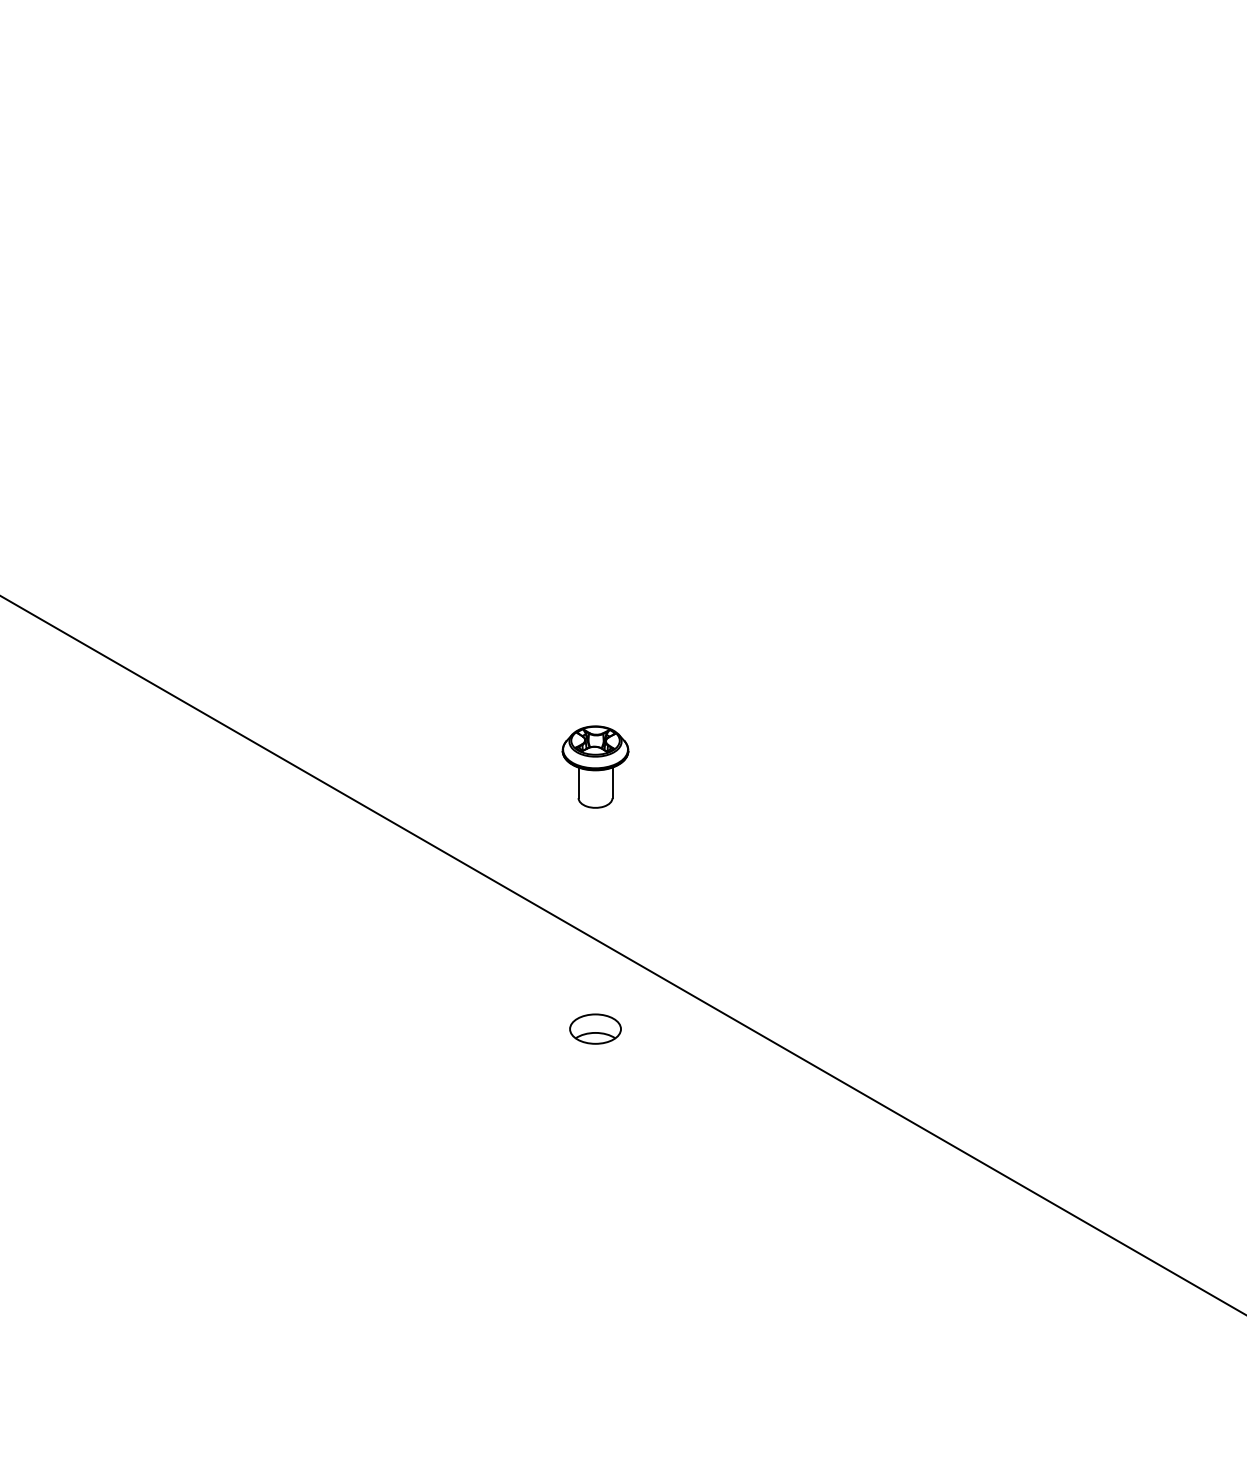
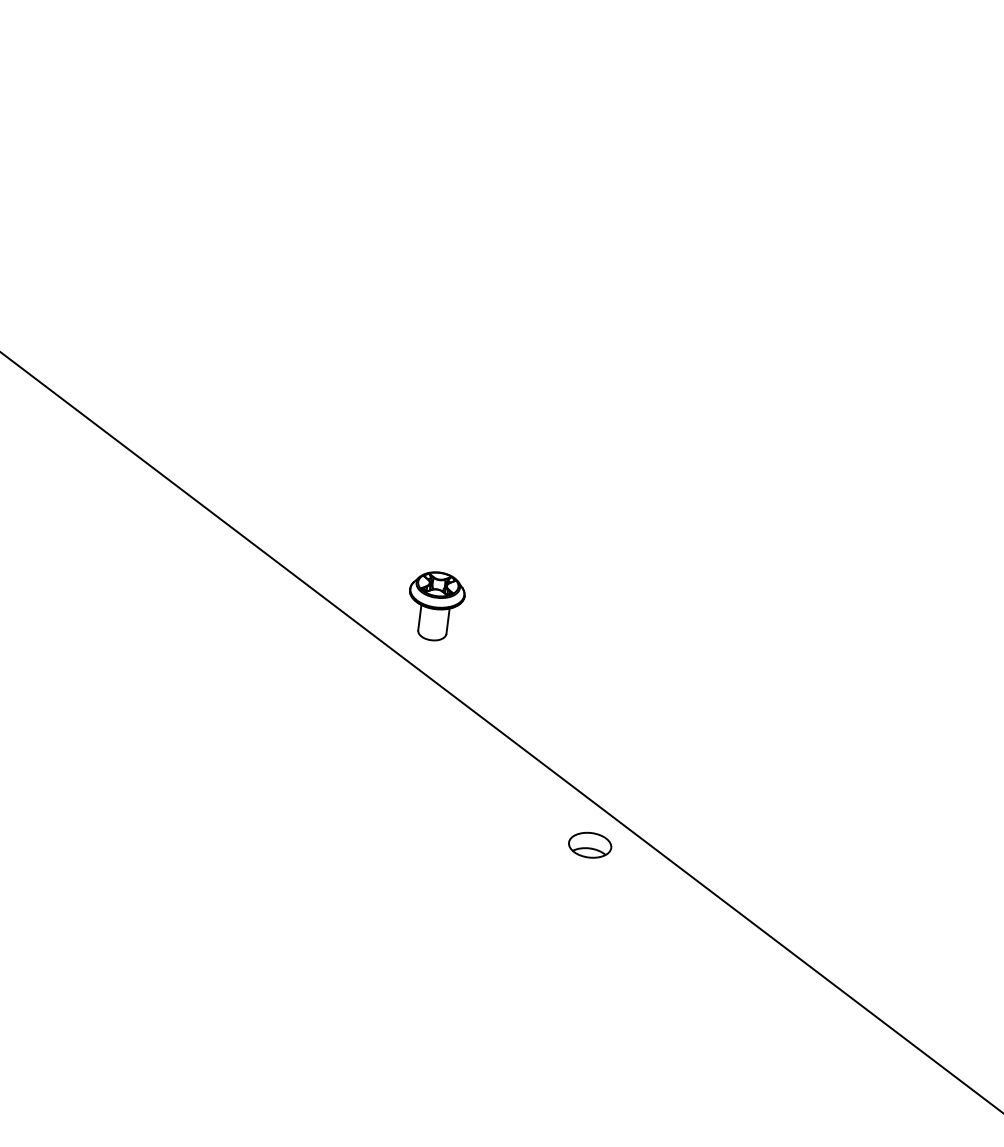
part: (595, 766) -> (435, 605), moved
part: (595, 1028) -> (590, 844), moved

